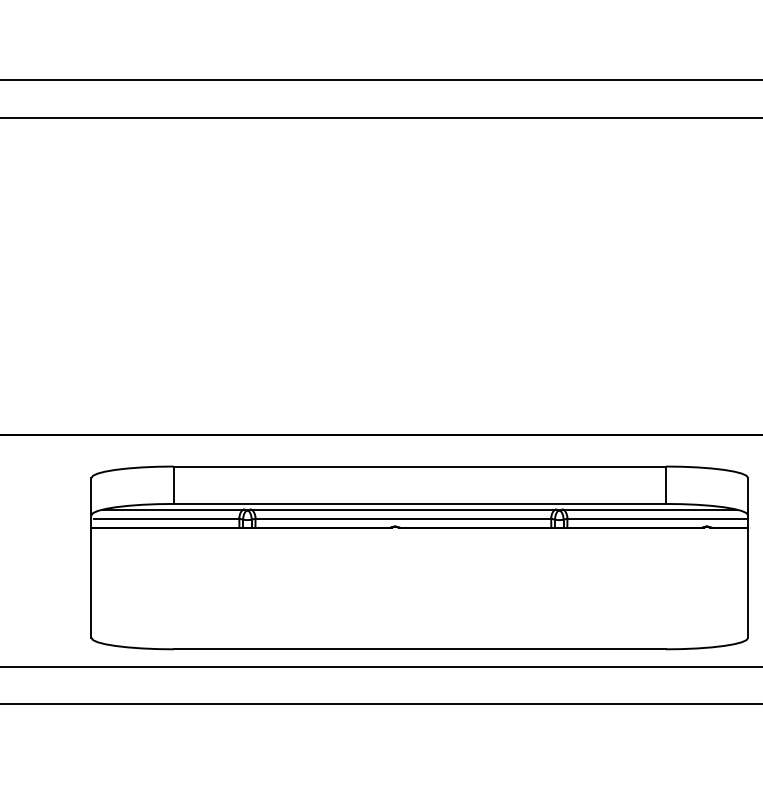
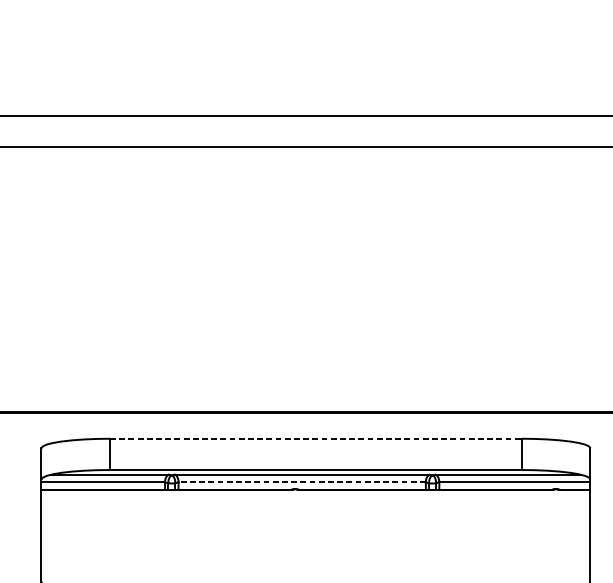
line: (420, 466) -> (316, 438), solid -> dashed
line: (403, 518) -> (302, 482), solid -> dashed

